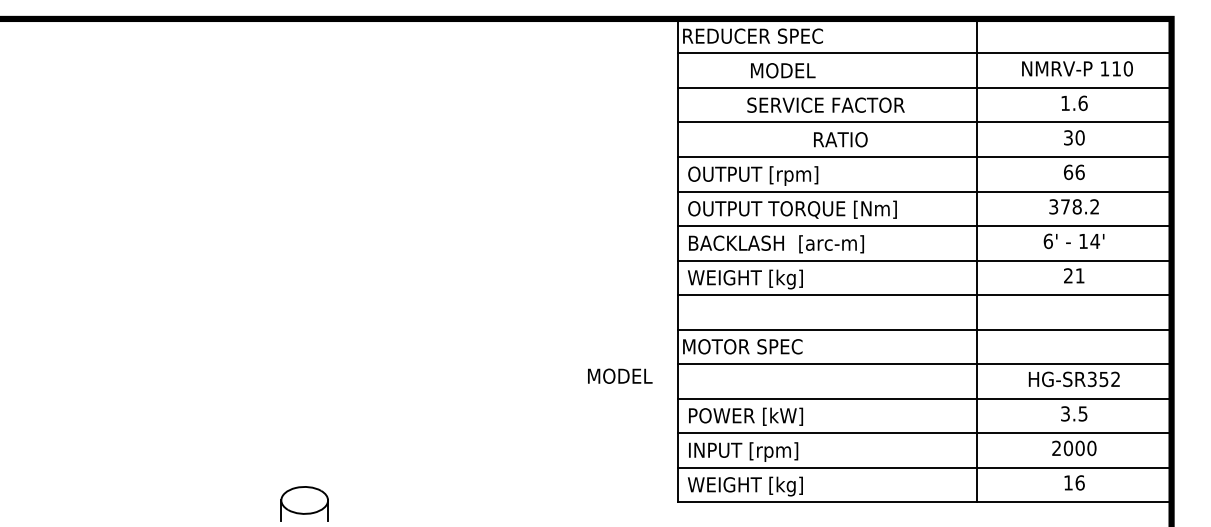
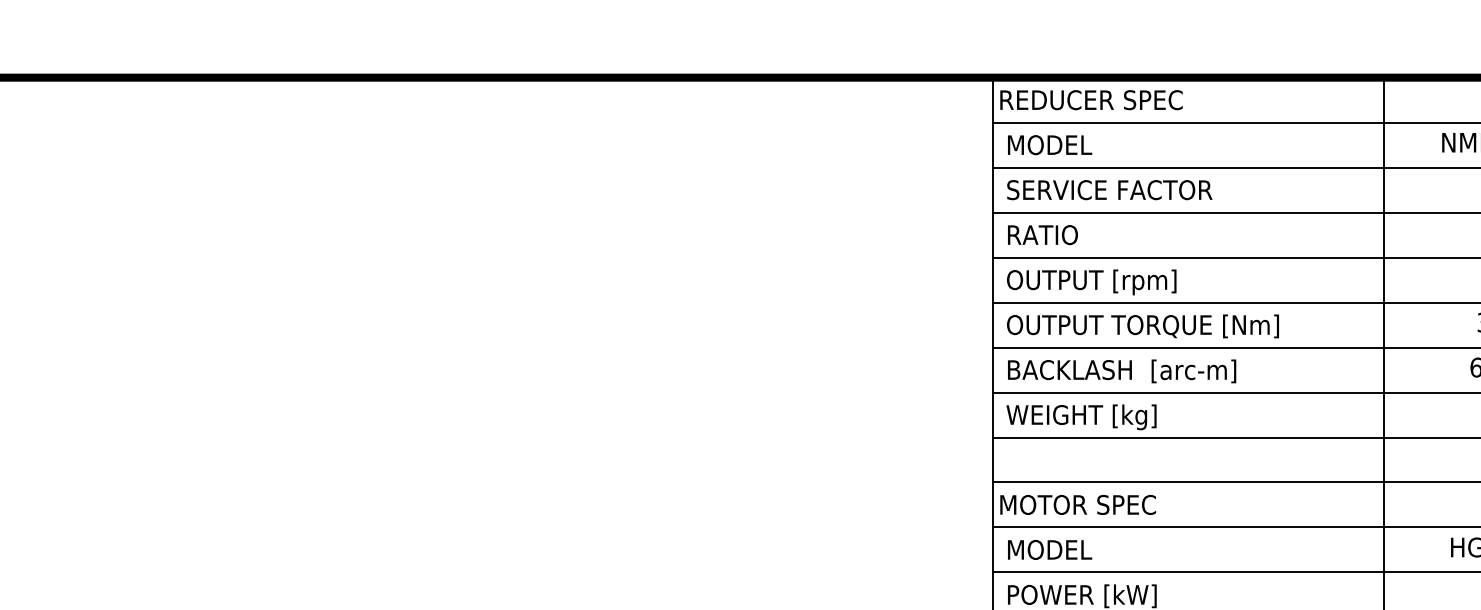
text: (783, 70) -> (1050, 144), moved
text: (825, 104) -> (1109, 189), moved
text: (840, 139) -> (1042, 234), moved
text: (620, 375) -> (1050, 548), moved

